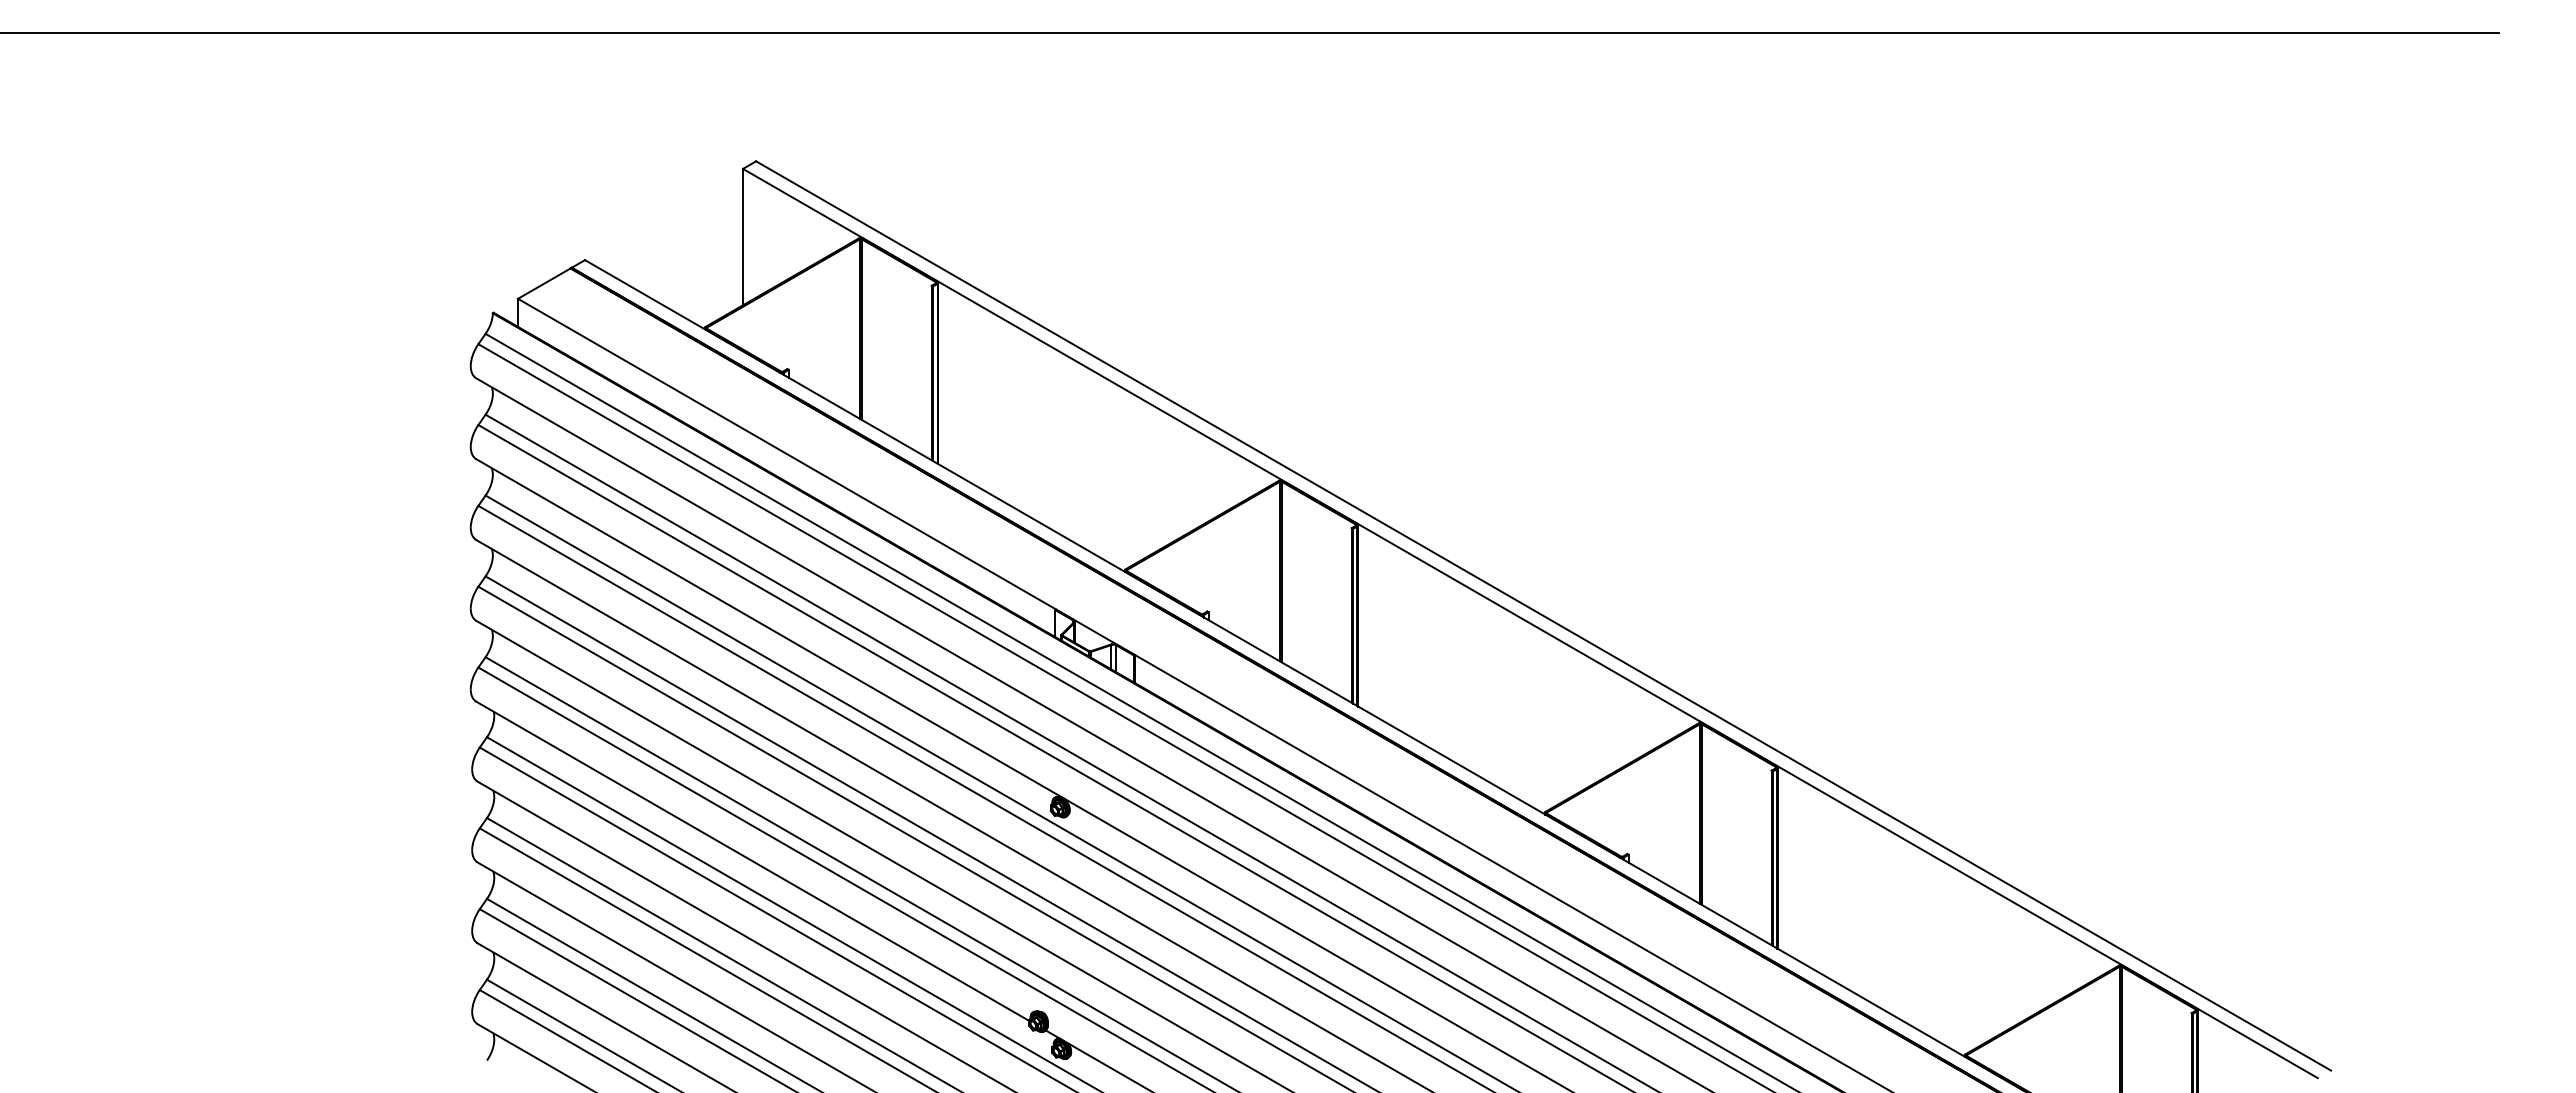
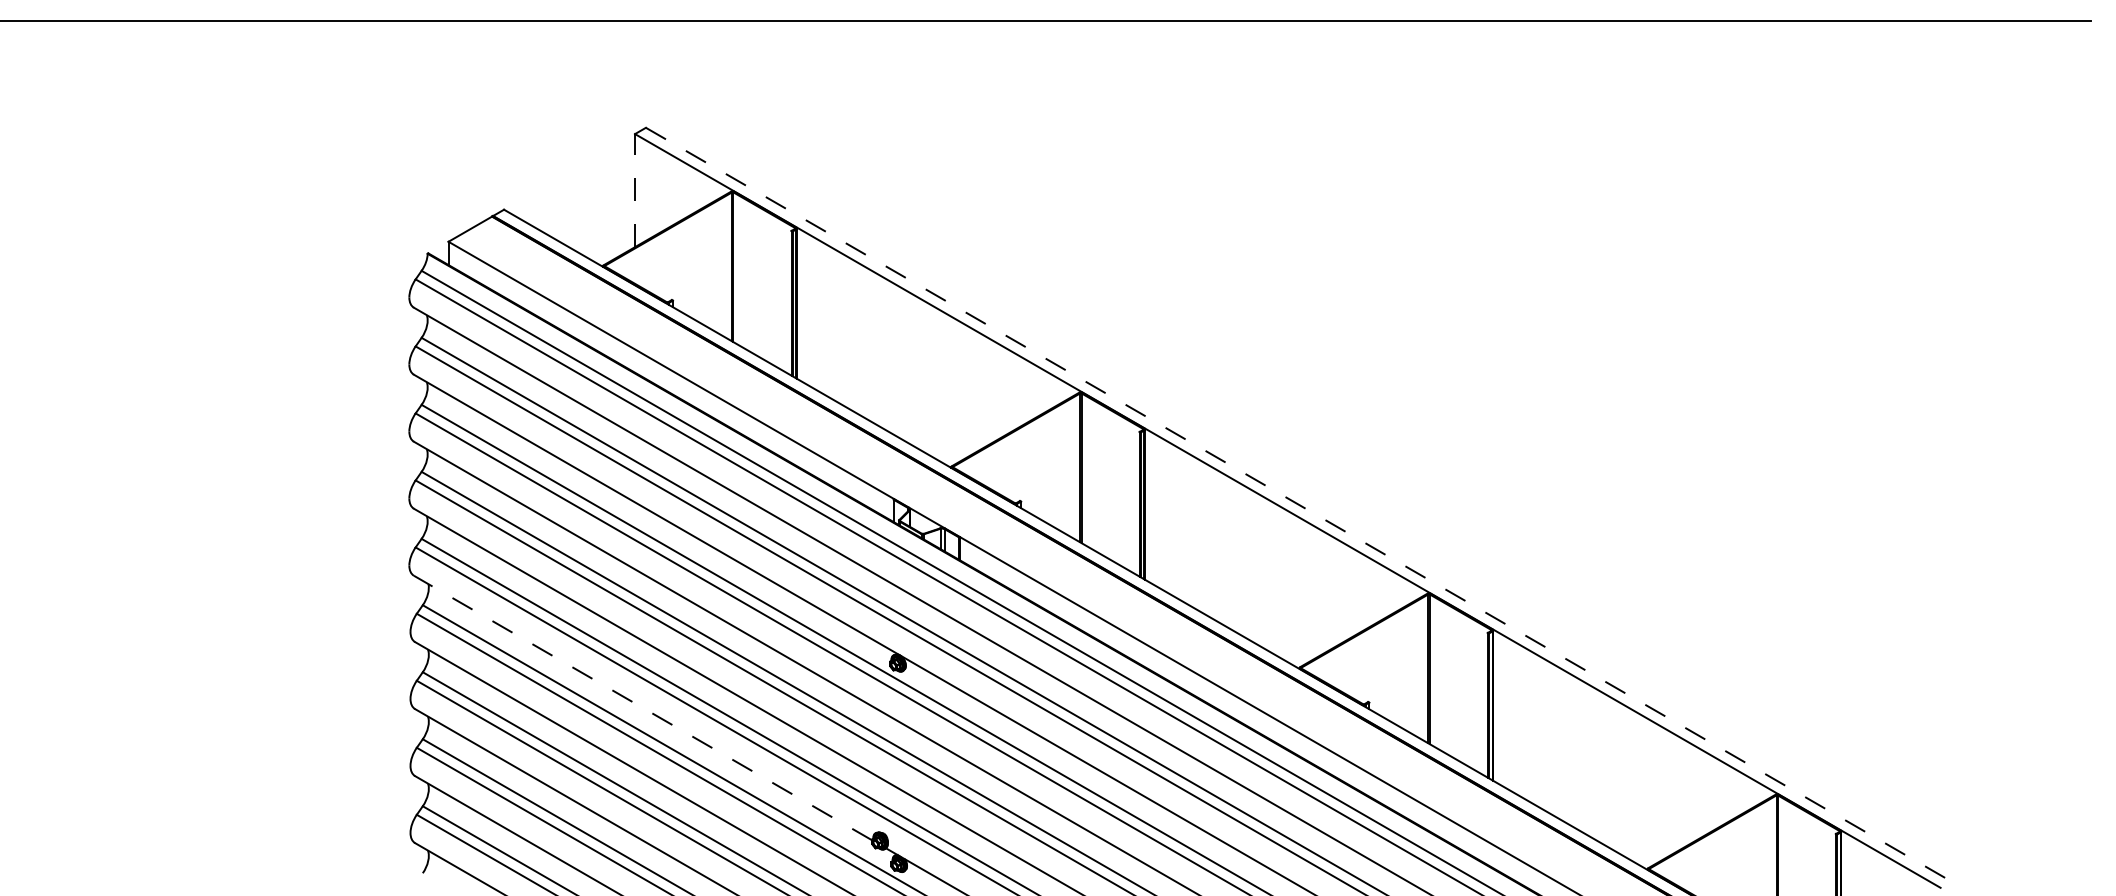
line: (743, 236) -> (635, 190), solid -> dashed
line: (1544, 616) -> (1299, 505), solid -> dashed
line: (752, 861) -> (642, 708), solid -> dashed

